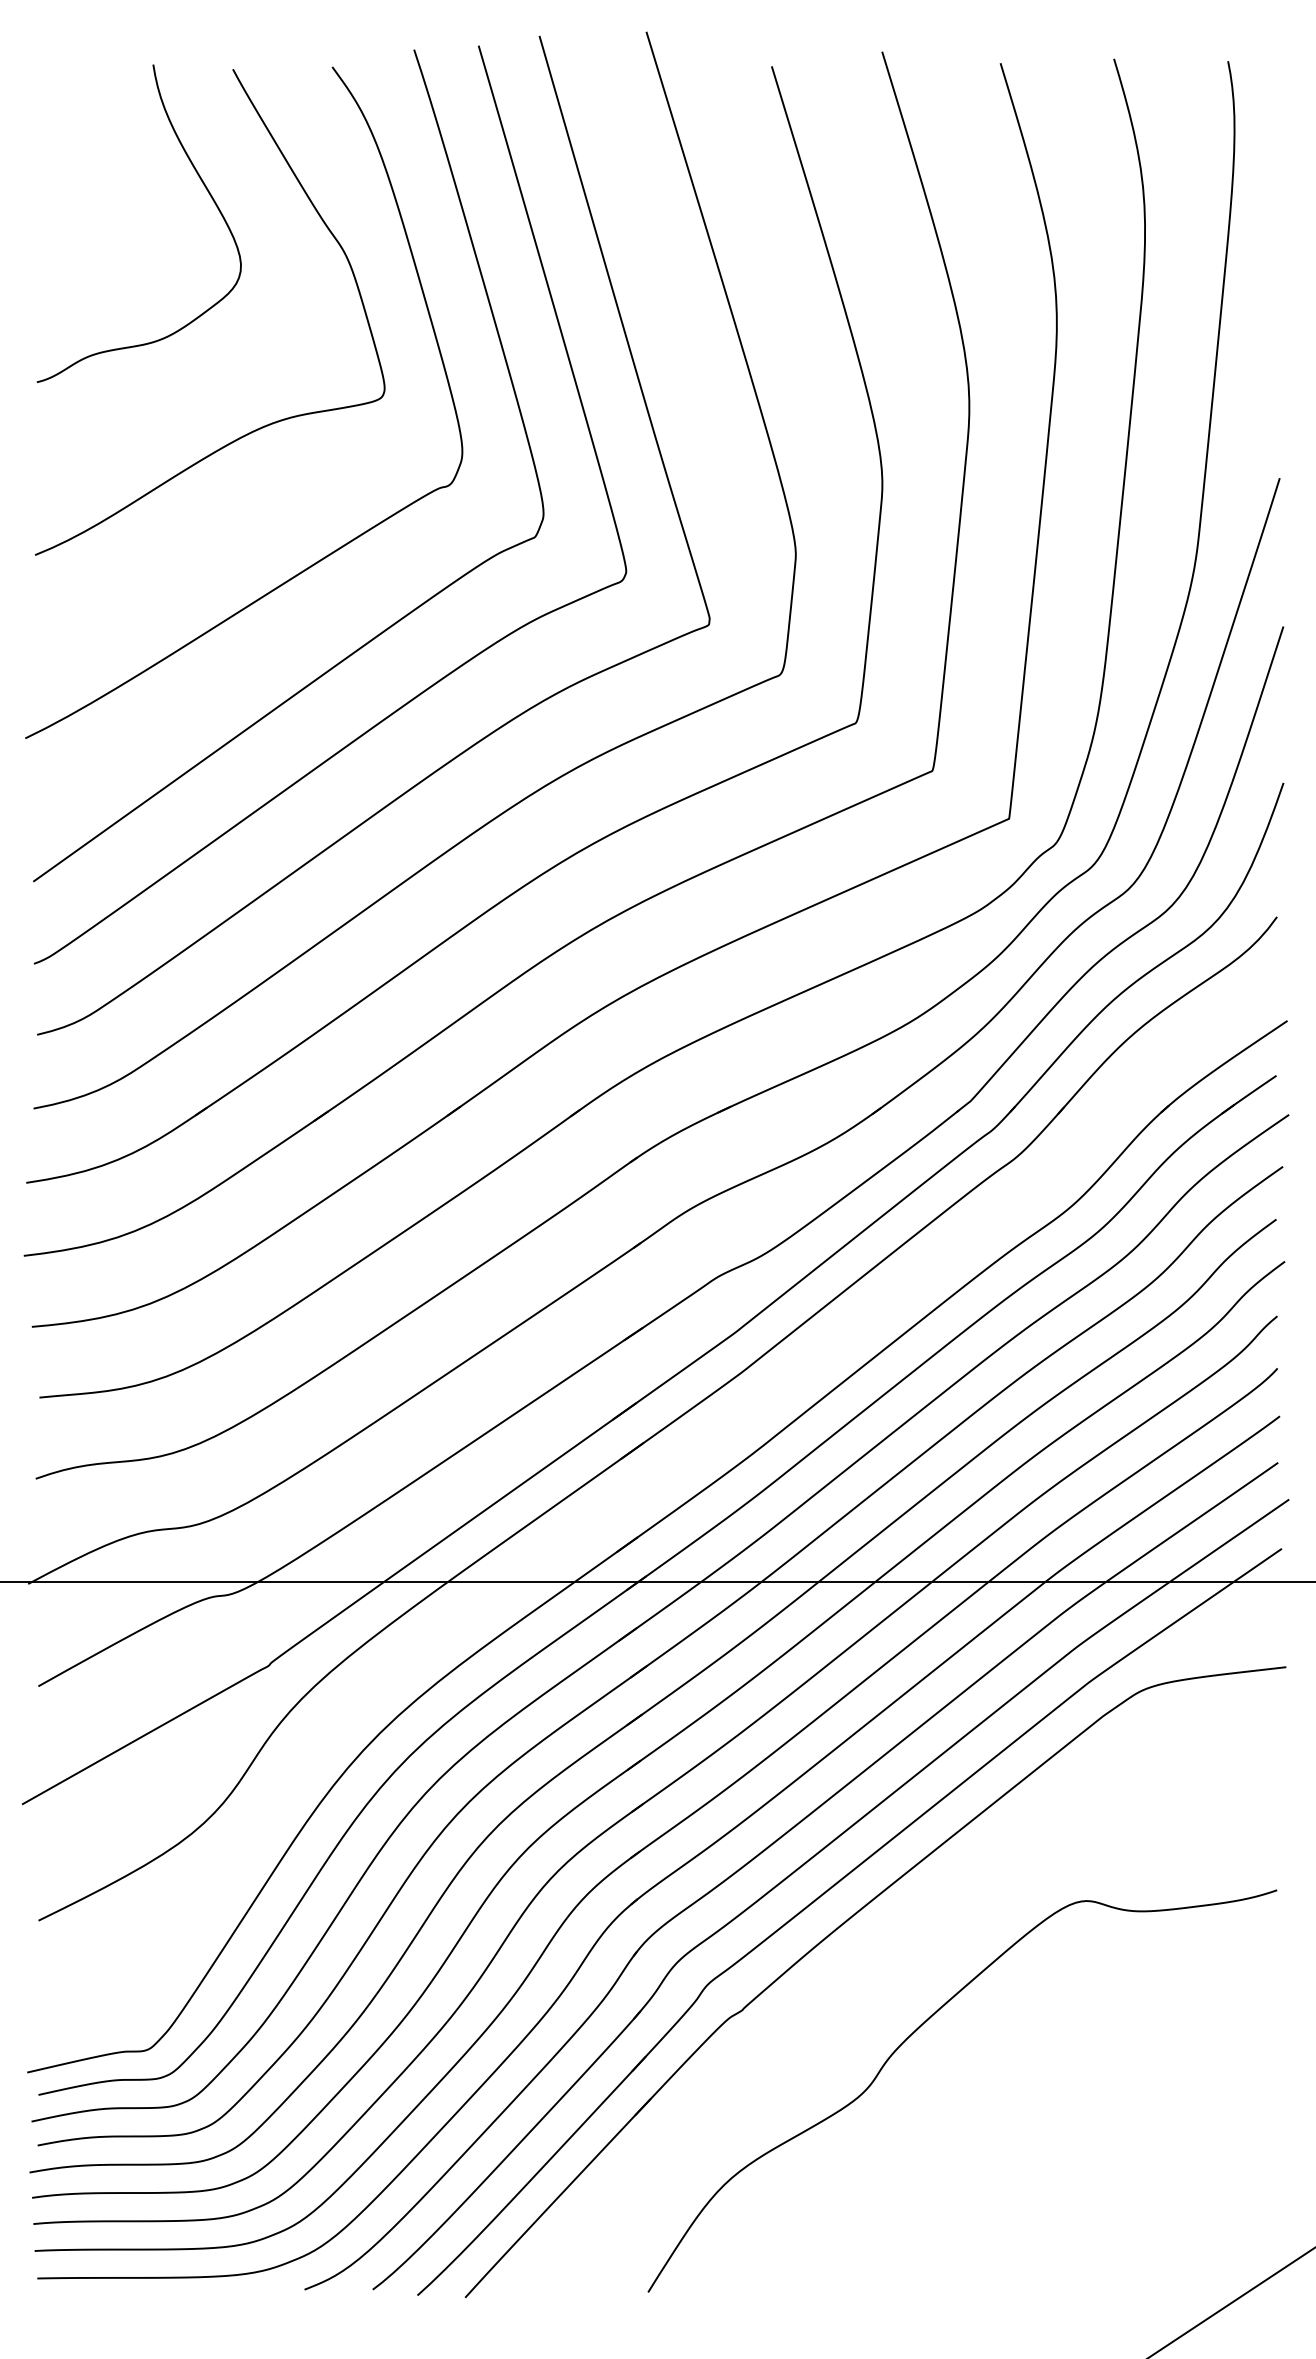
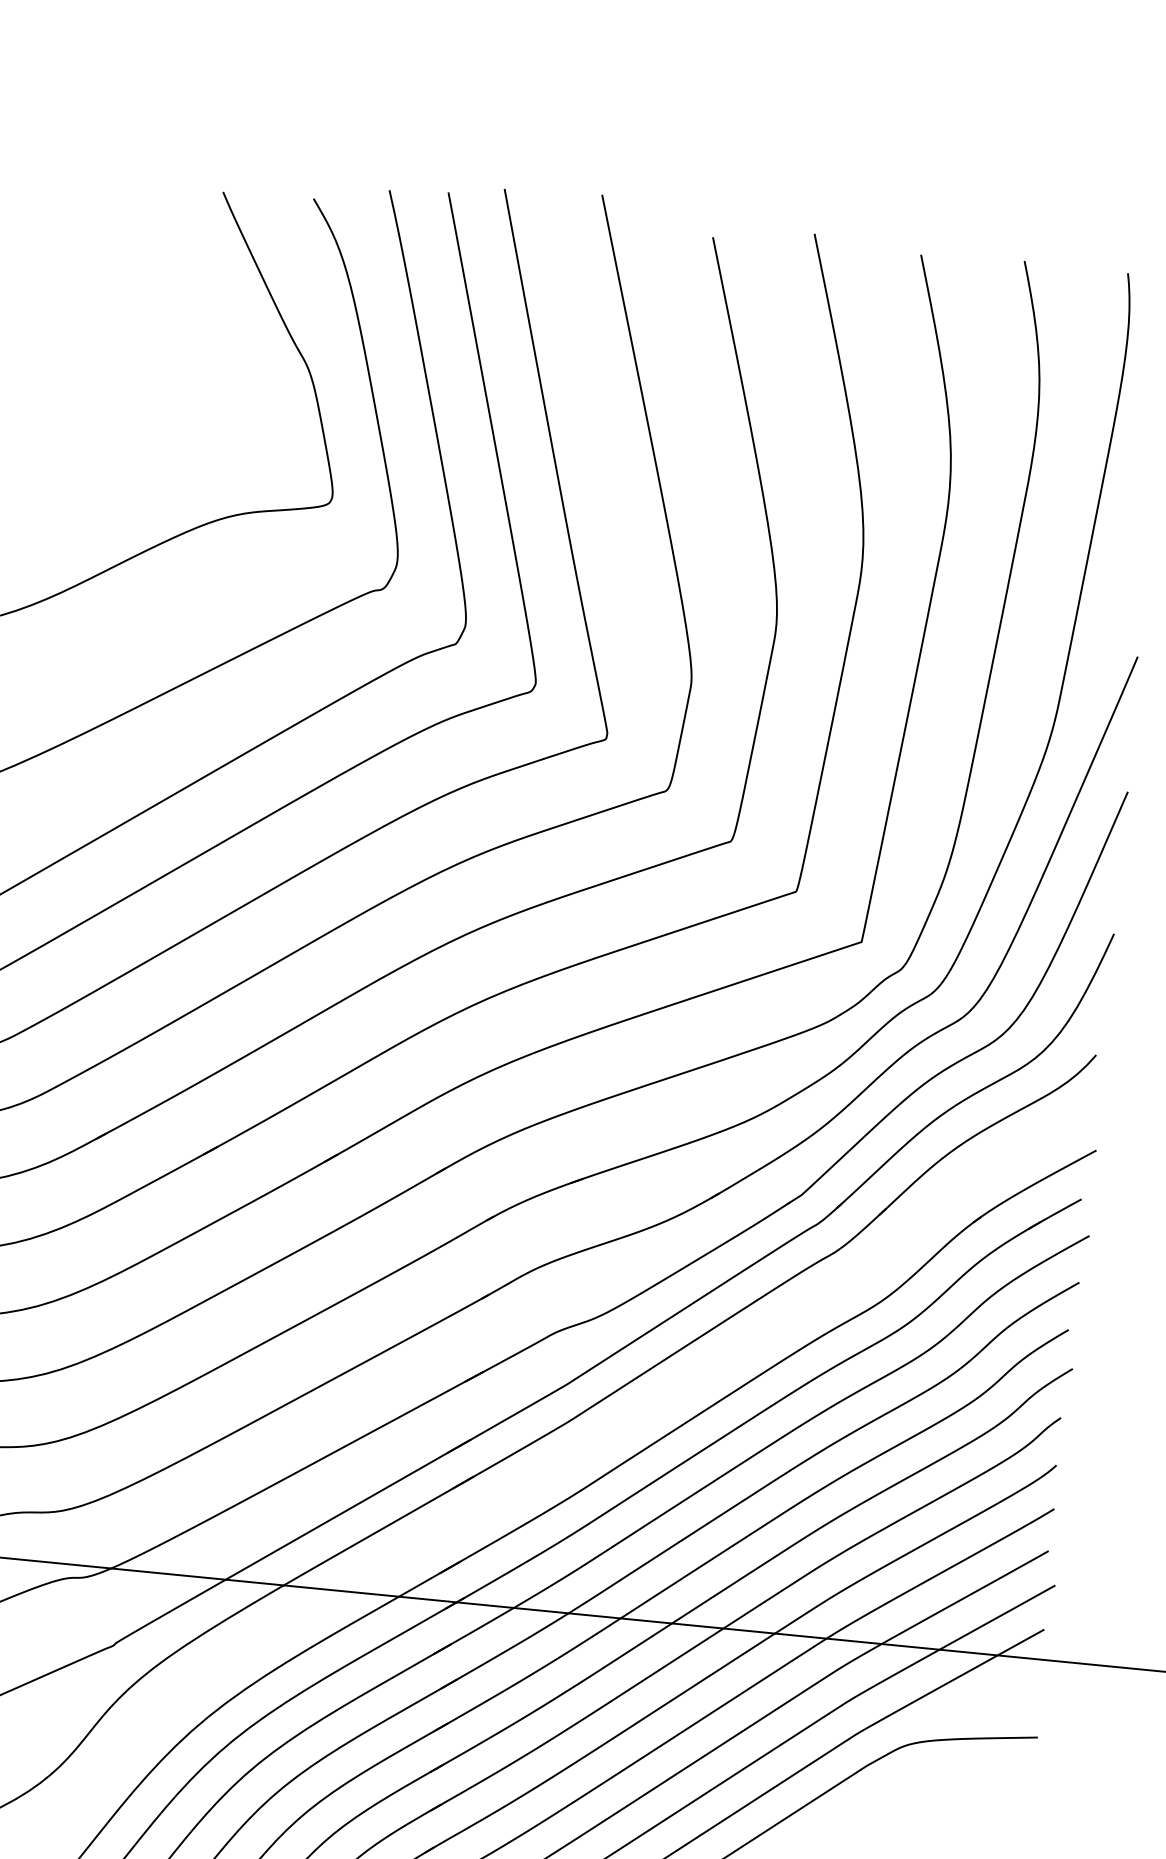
curve: (203, 185) -> (186, 294), removed

